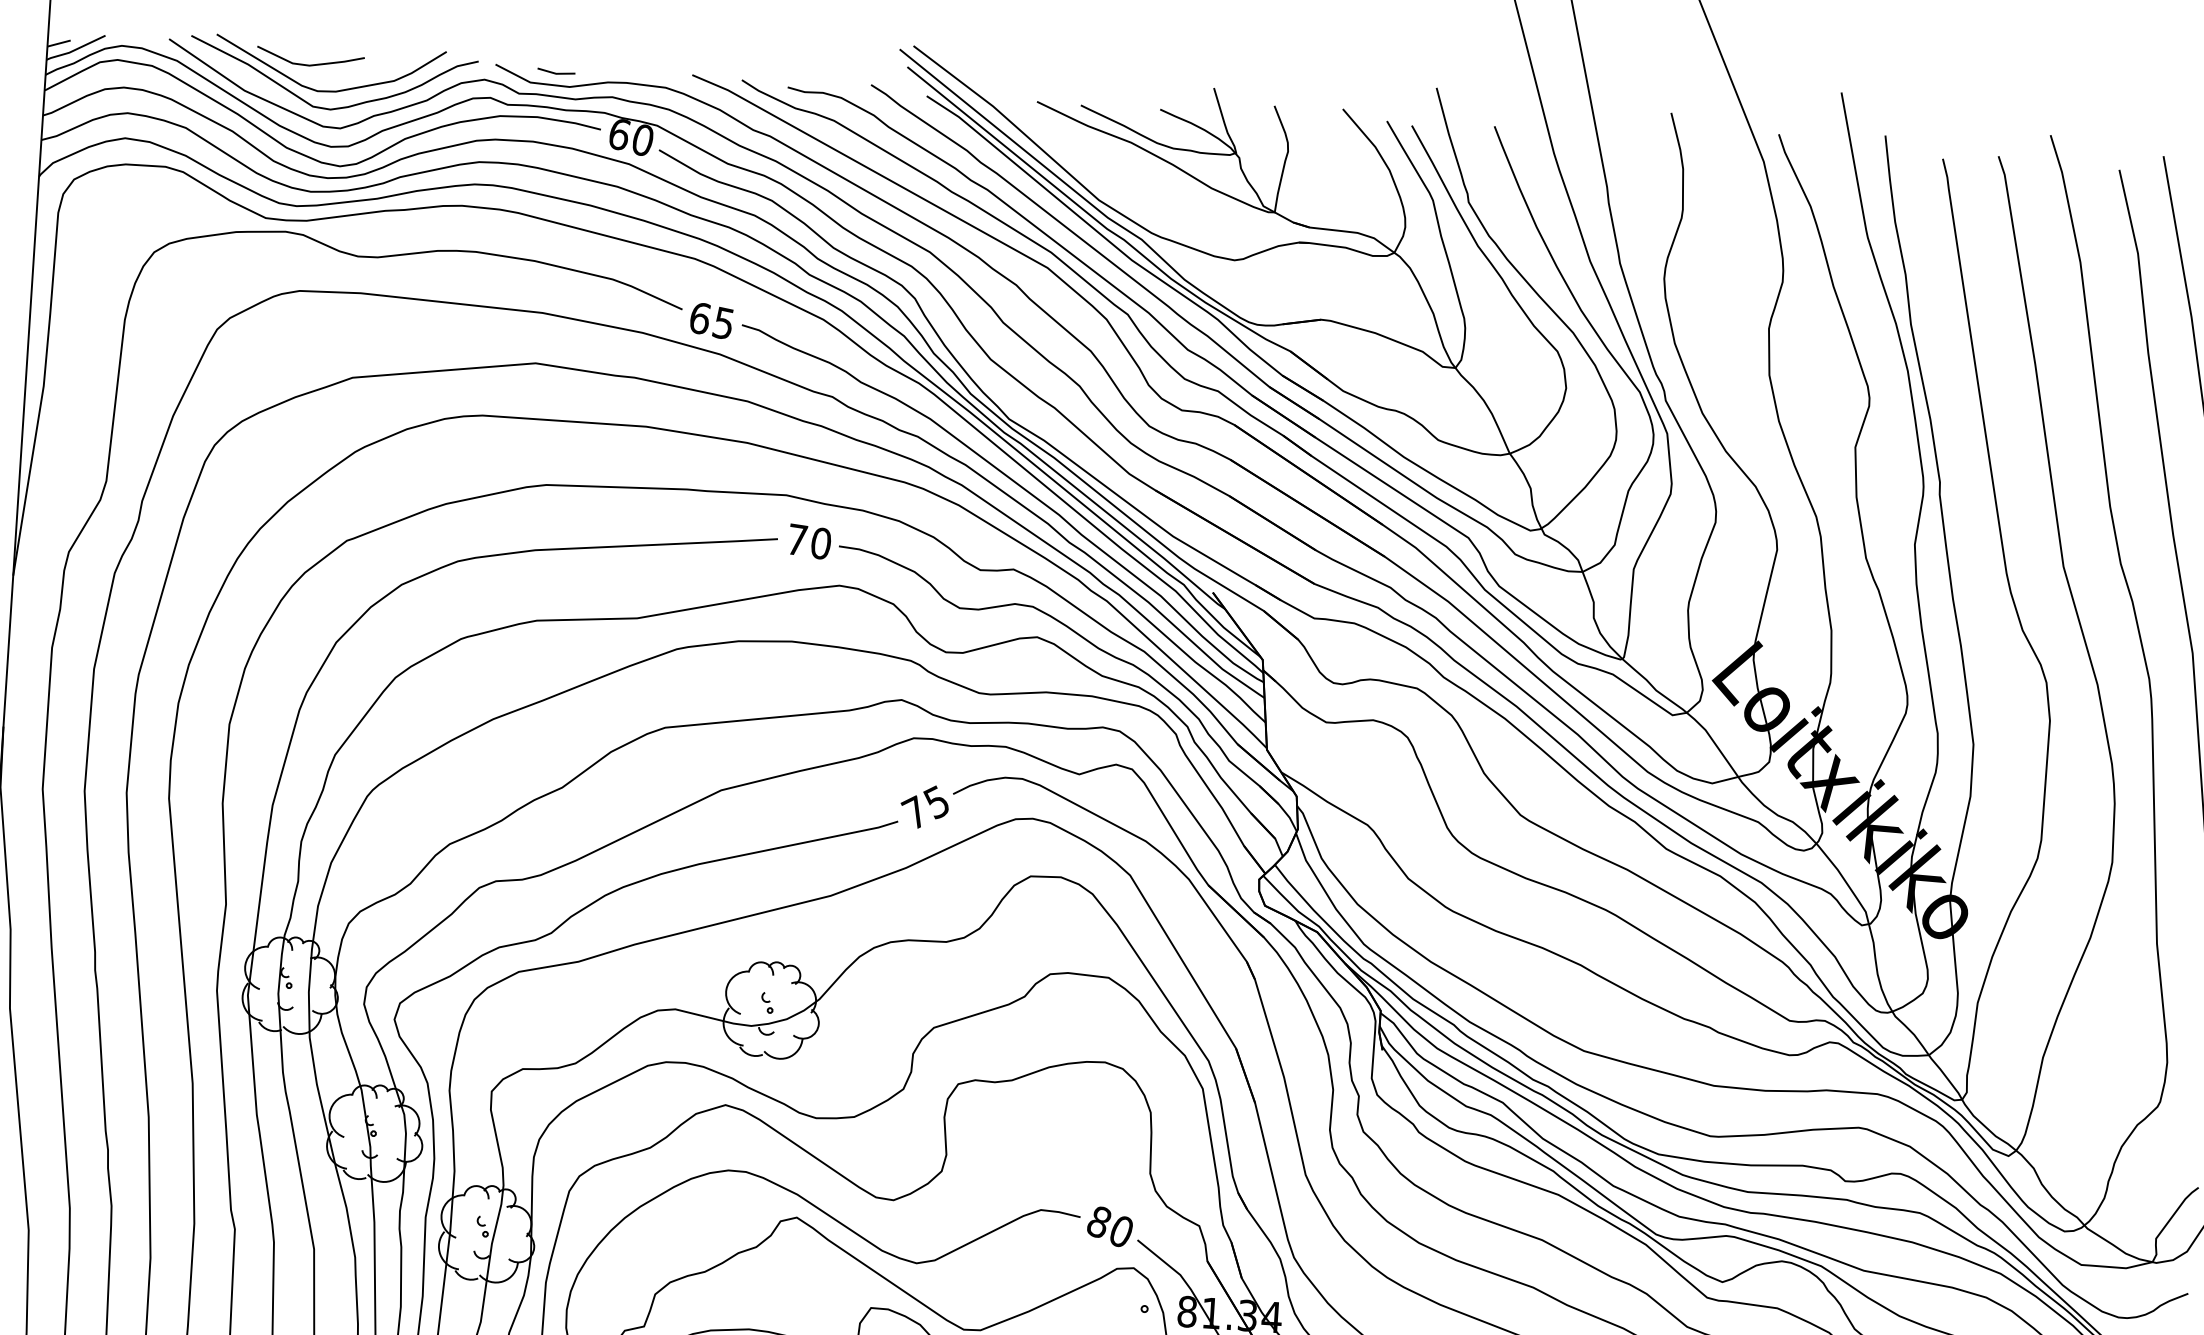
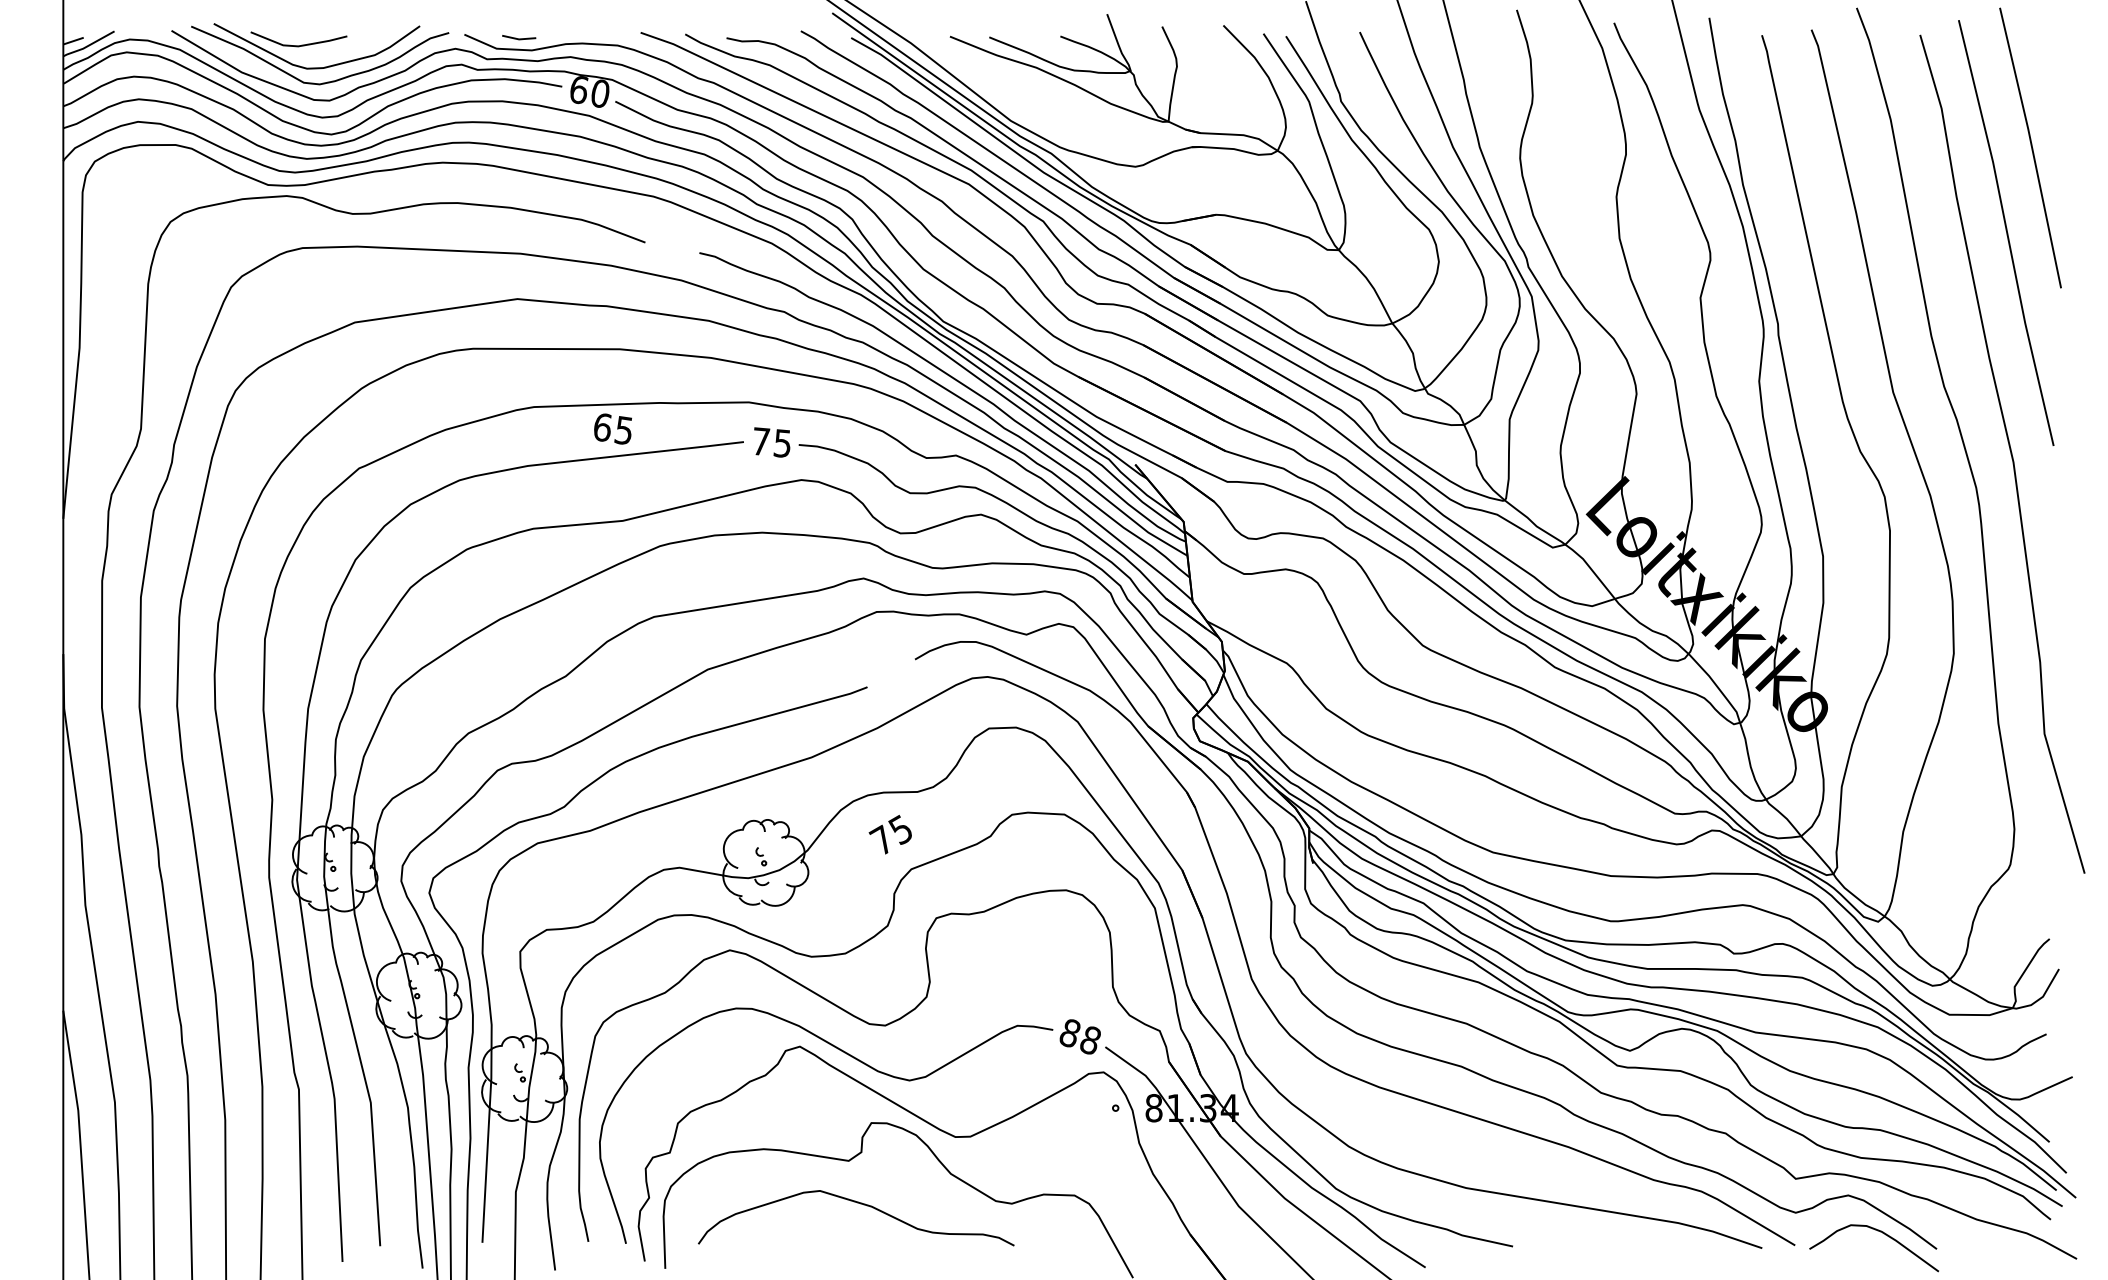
text: (710, 320) -> (612, 428), moved
text: (820, 543) -> (782, 443), 70 -> 75
text: (923, 806) -> (889, 834), moved
text: (1121, 1231) -> (1090, 1040), 80 -> 88

